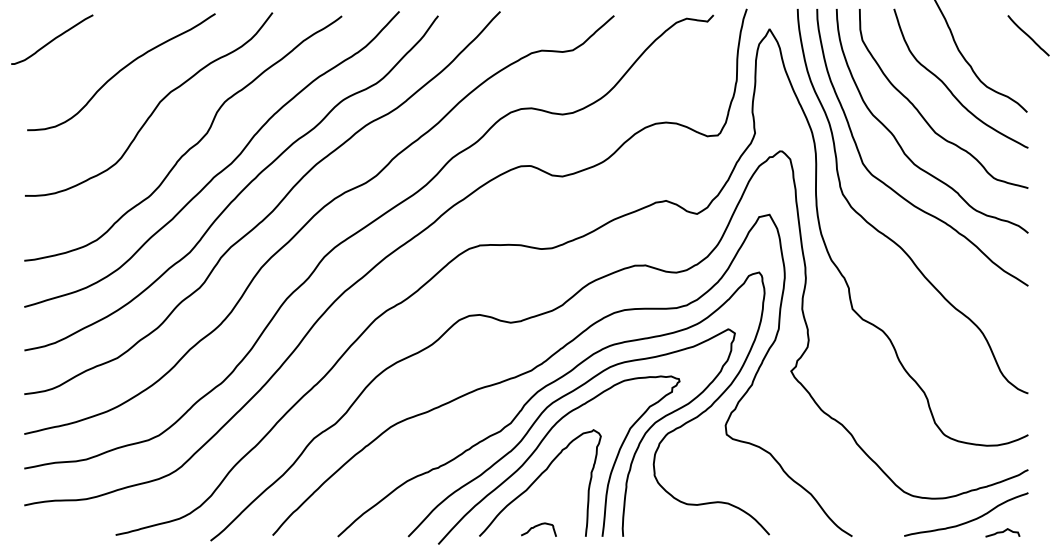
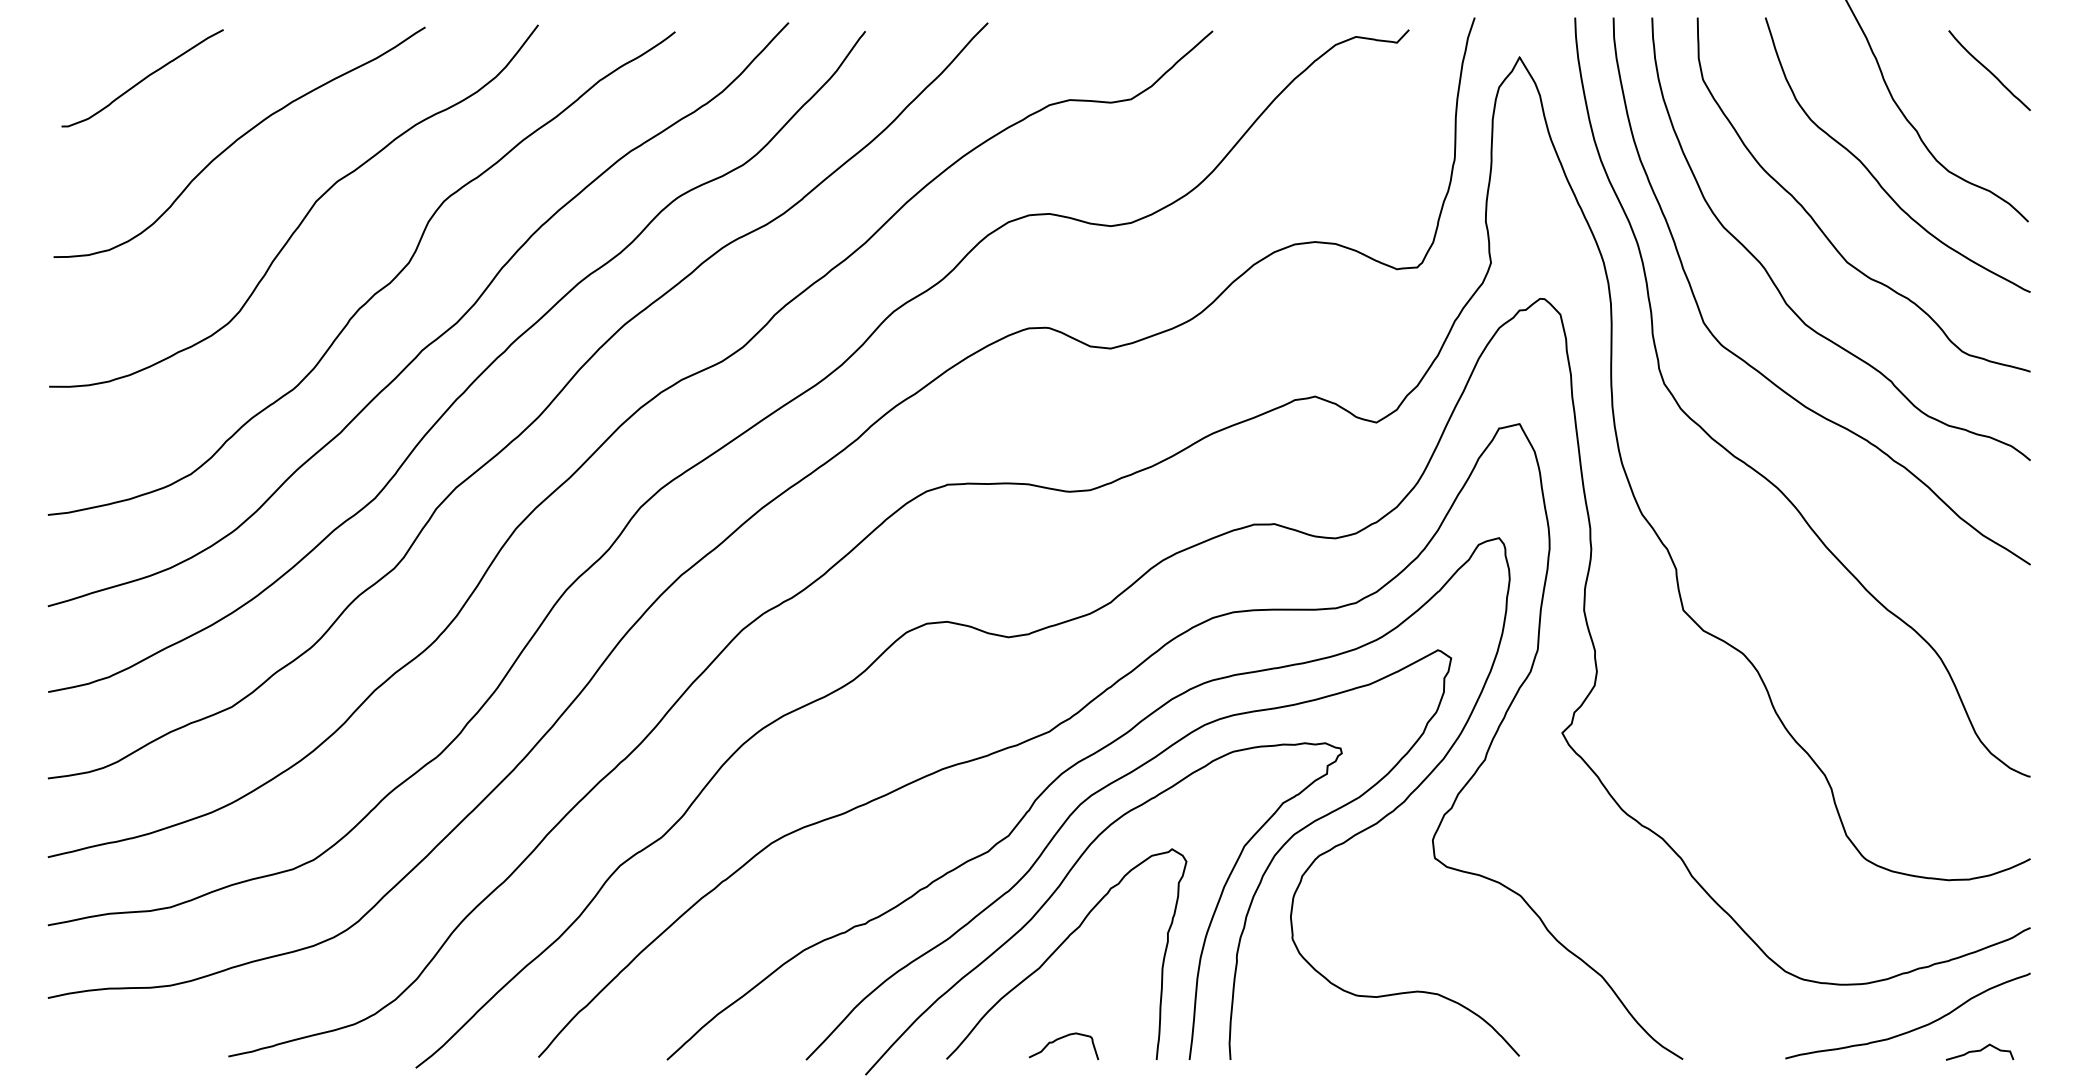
line: (1028, 35) -> (1989, 70), moved
curve: (52, 39) -> (143, 77), moved

